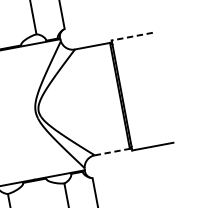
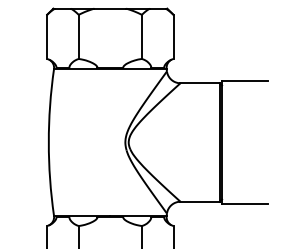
line: (131, 36) -> (244, 80), dashed -> solid
line: (112, 151) -> (200, 201), dashed -> solid

